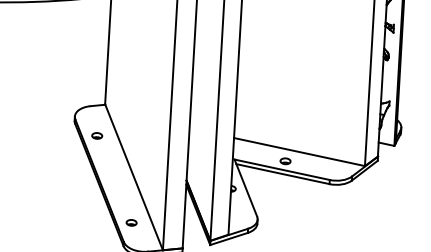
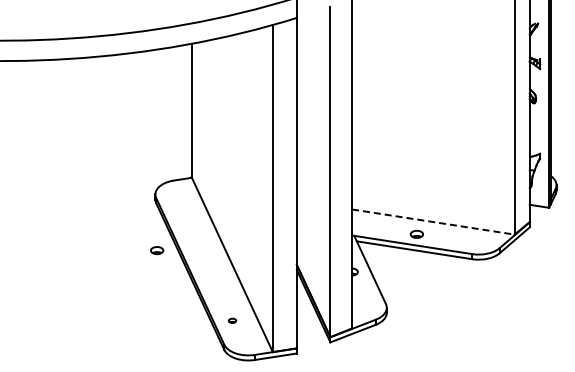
part: (97, 135) -> (157, 250), moved
line: (299, 152) -> (433, 222), solid -> dashed
part: (131, 222) -> (232, 320), size x0.6

